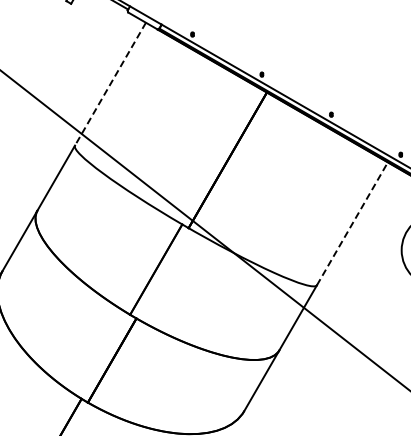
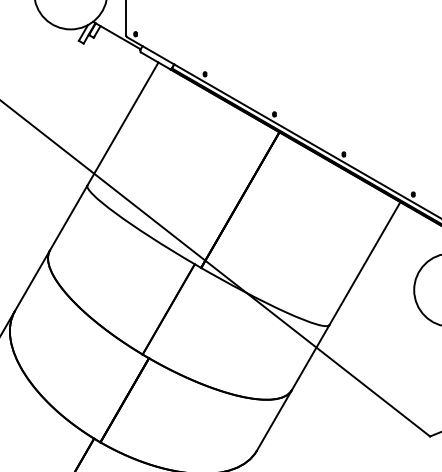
line: (110, 83) -> (123, 123), dashed -> solid
line: (351, 223) -> (364, 263), dashed -> solid

